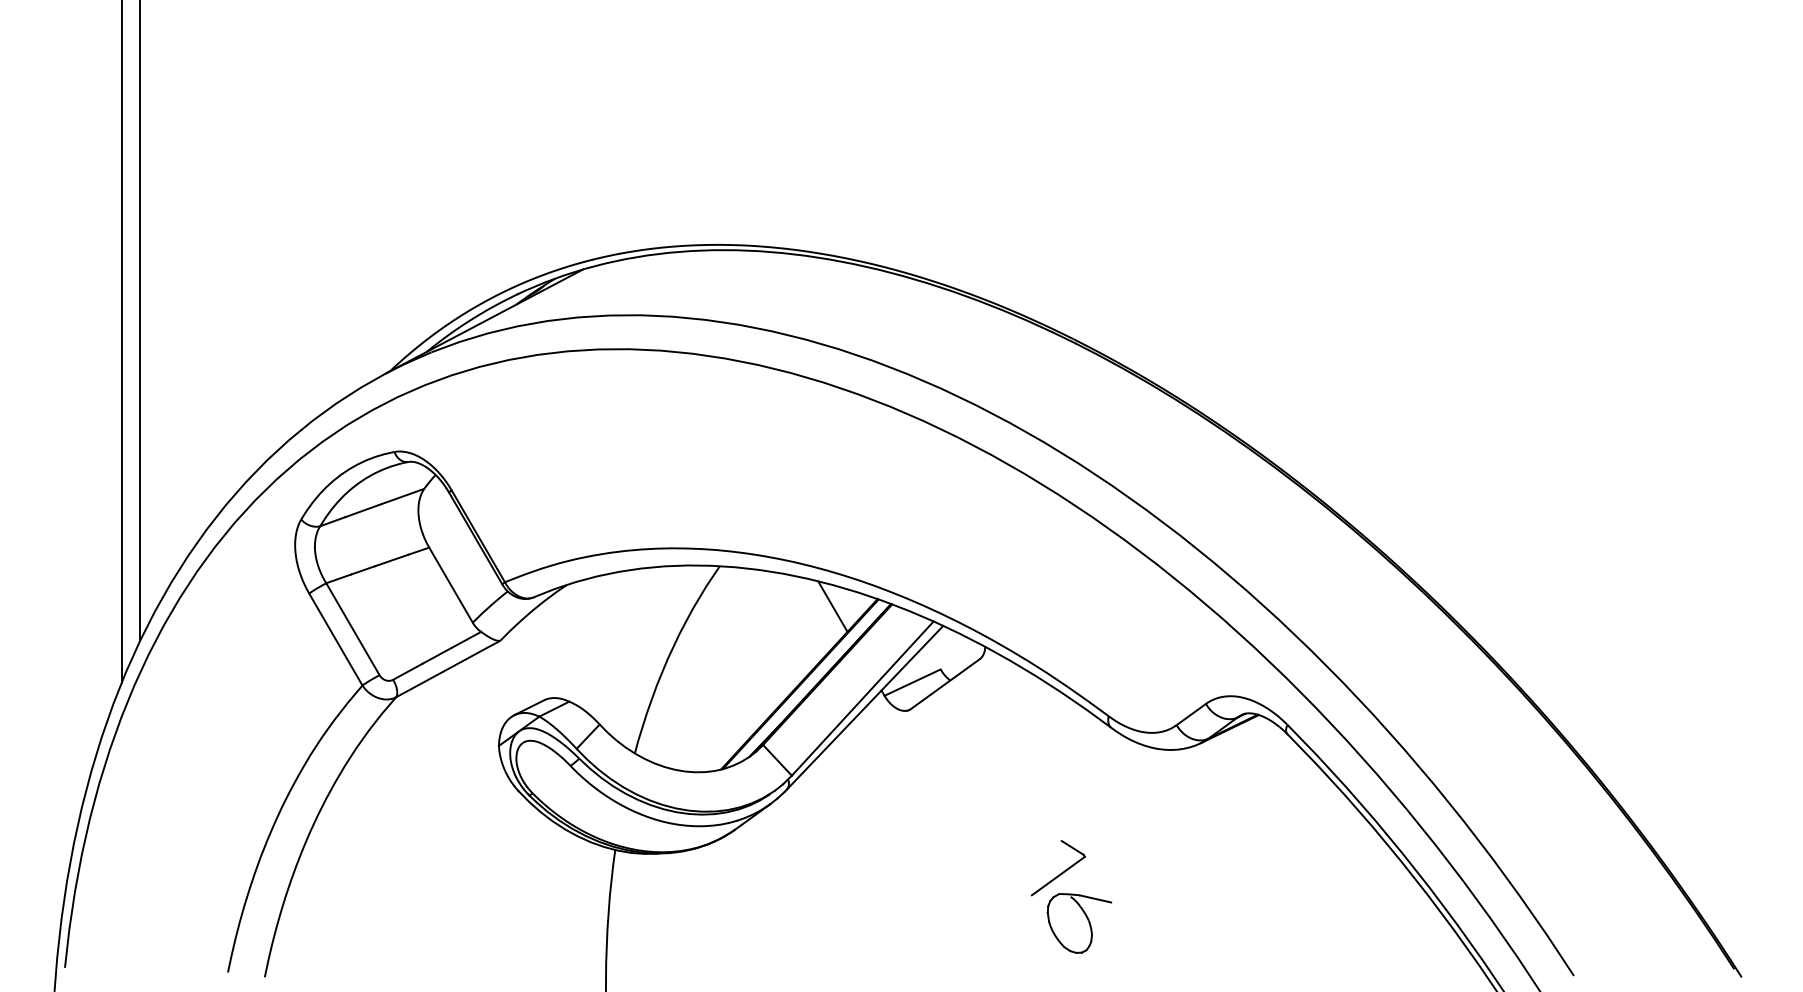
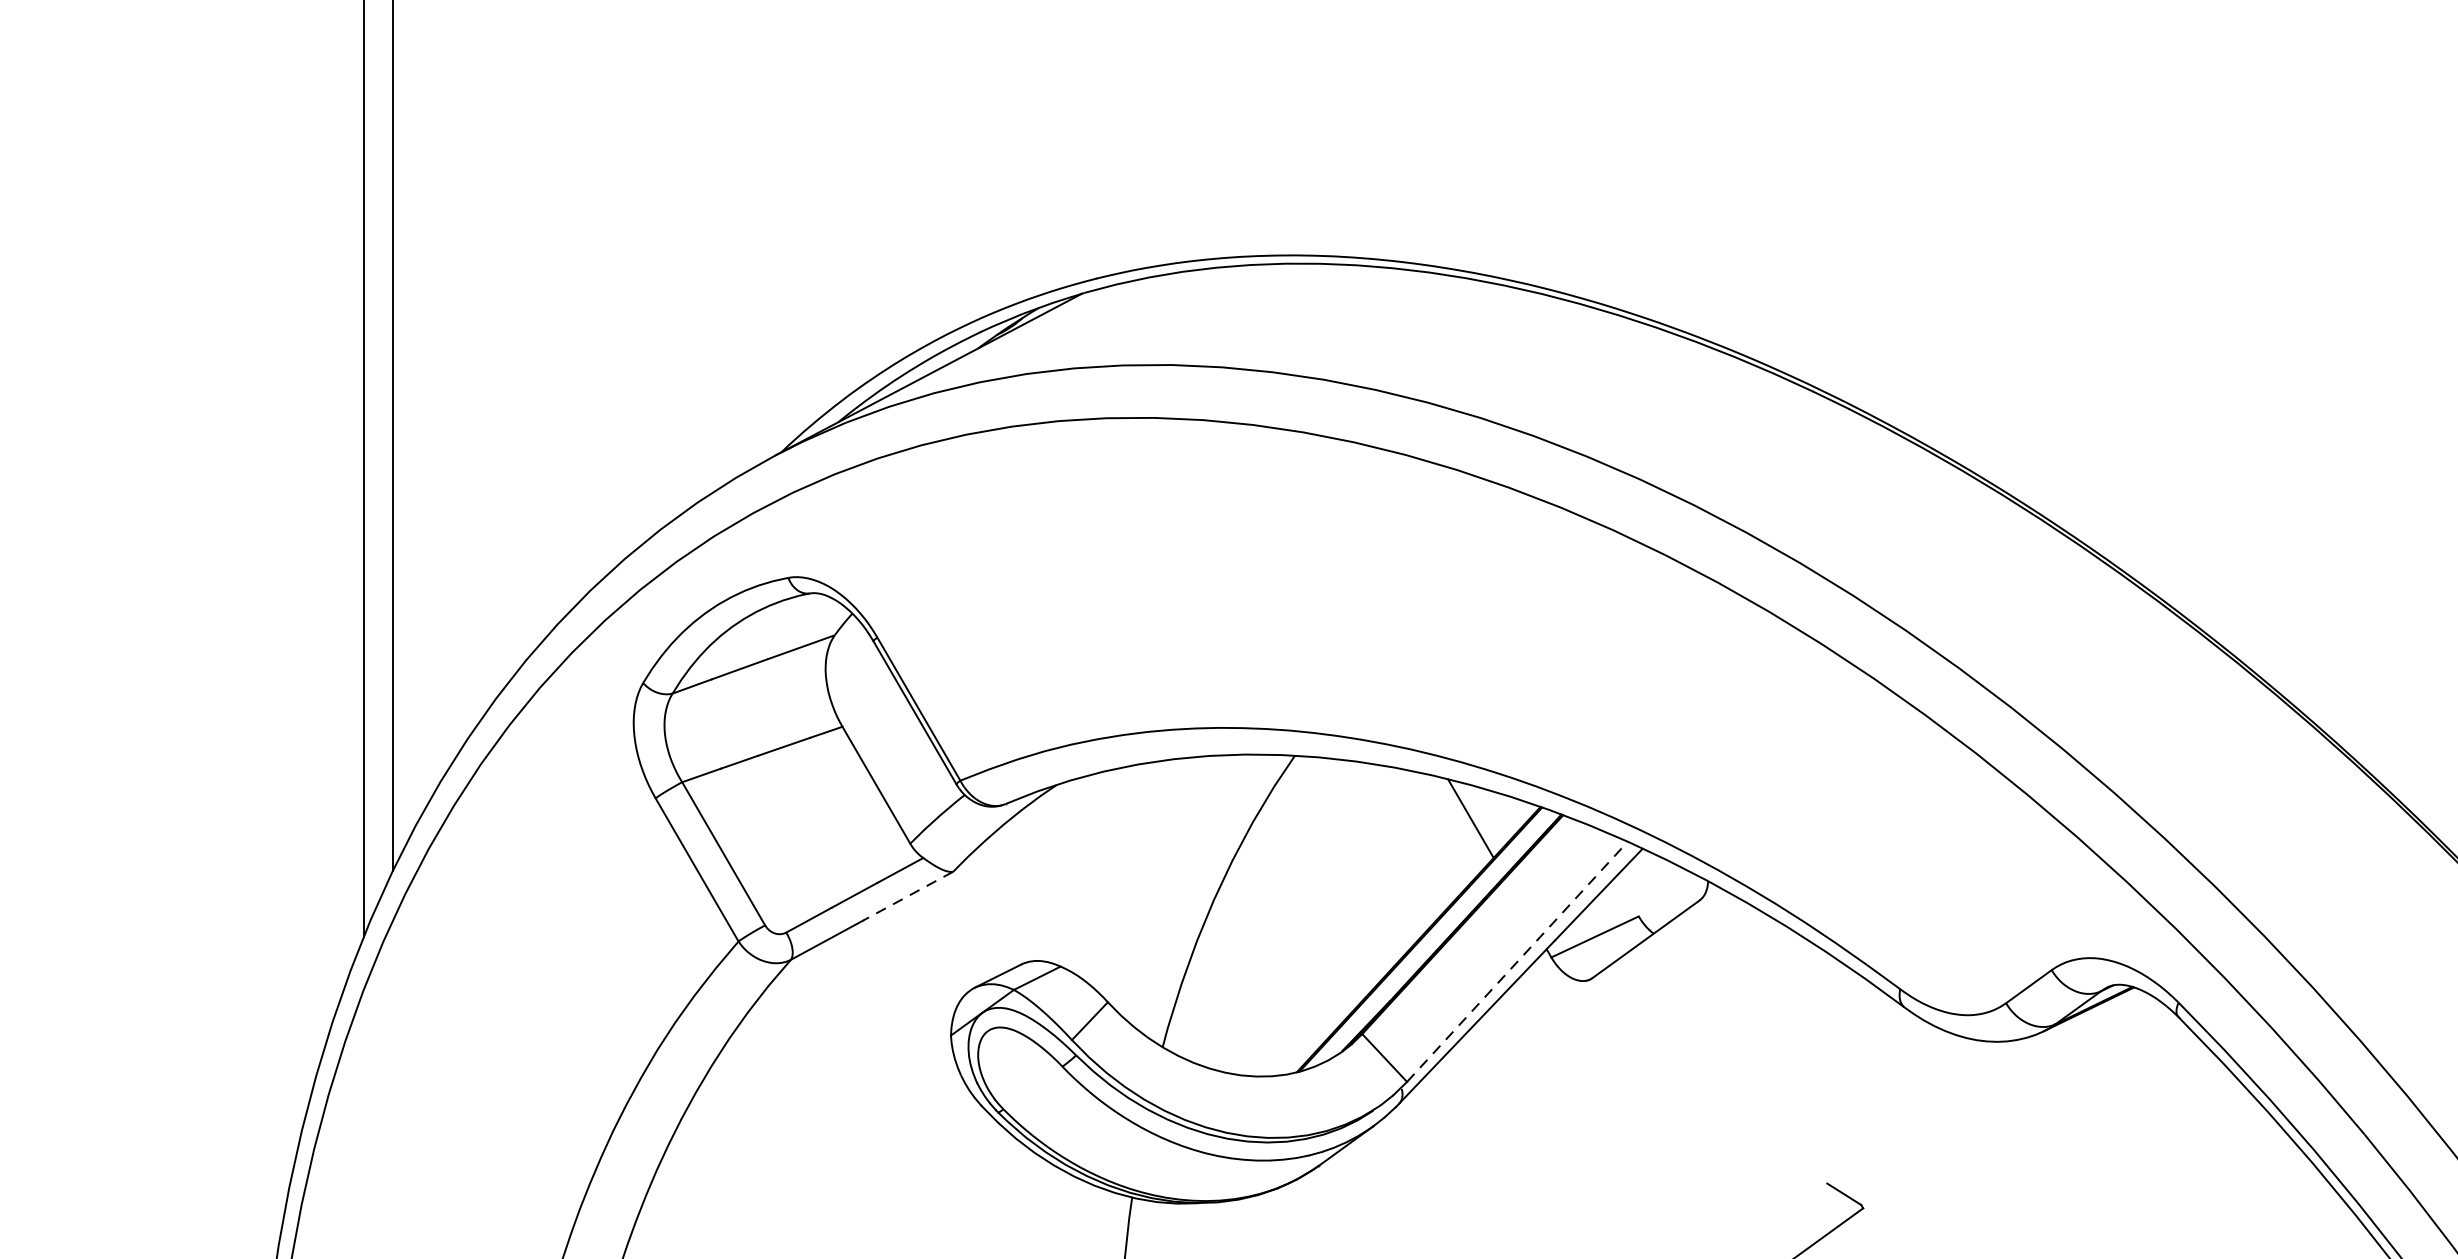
line: (472, 656) -> (909, 896), solid -> dashed
line: (862, 698) -> (1517, 961), solid -> dashed

